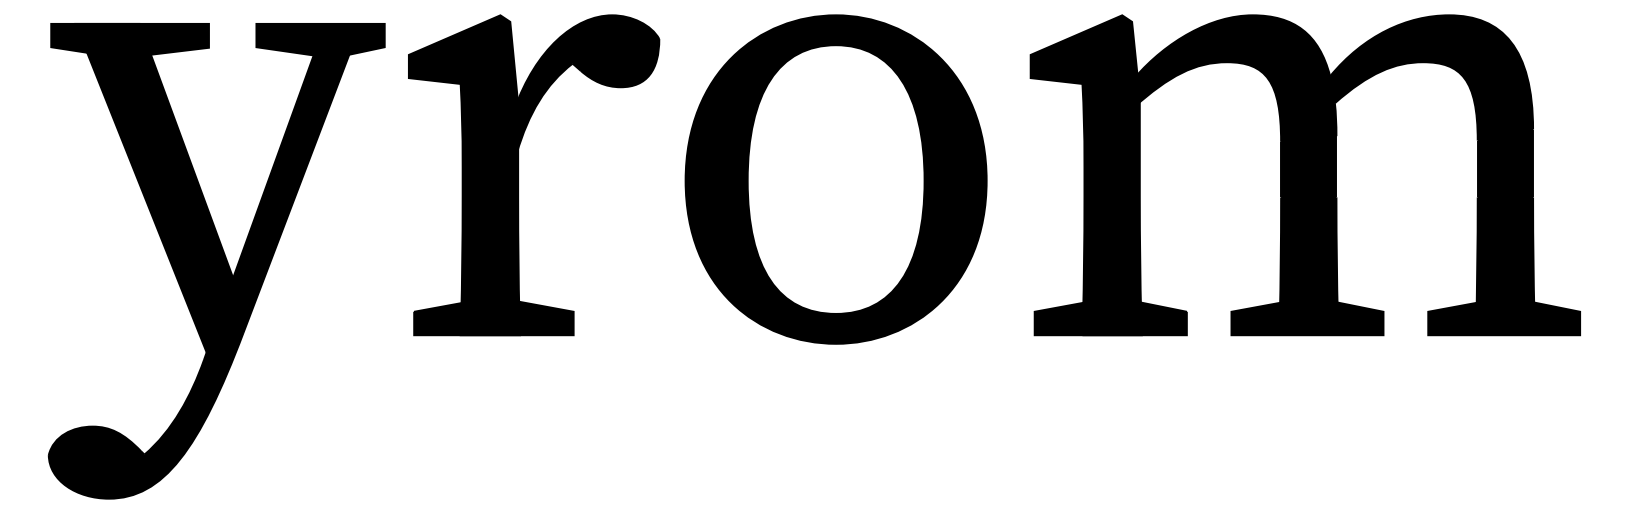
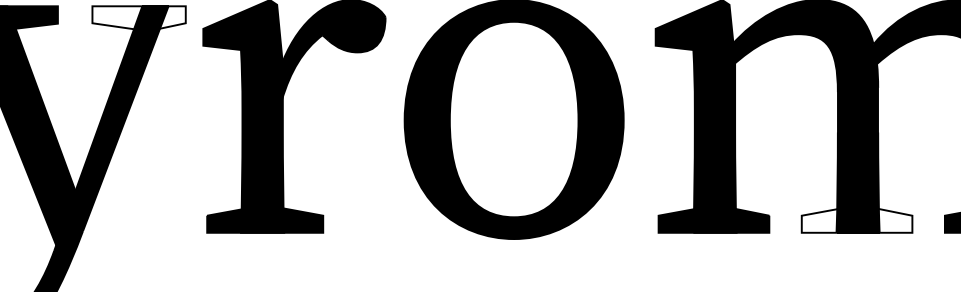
fill: (320, 40) -> (139, 18), removed
fill: (1307, 316) -> (857, 219), removed

